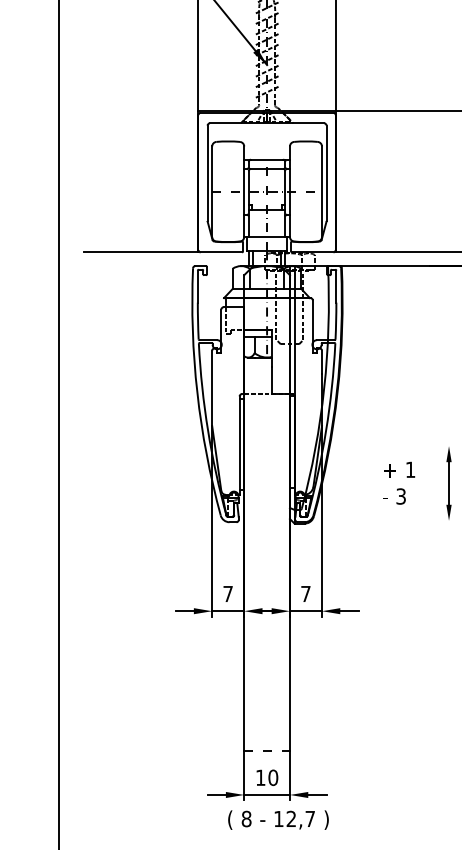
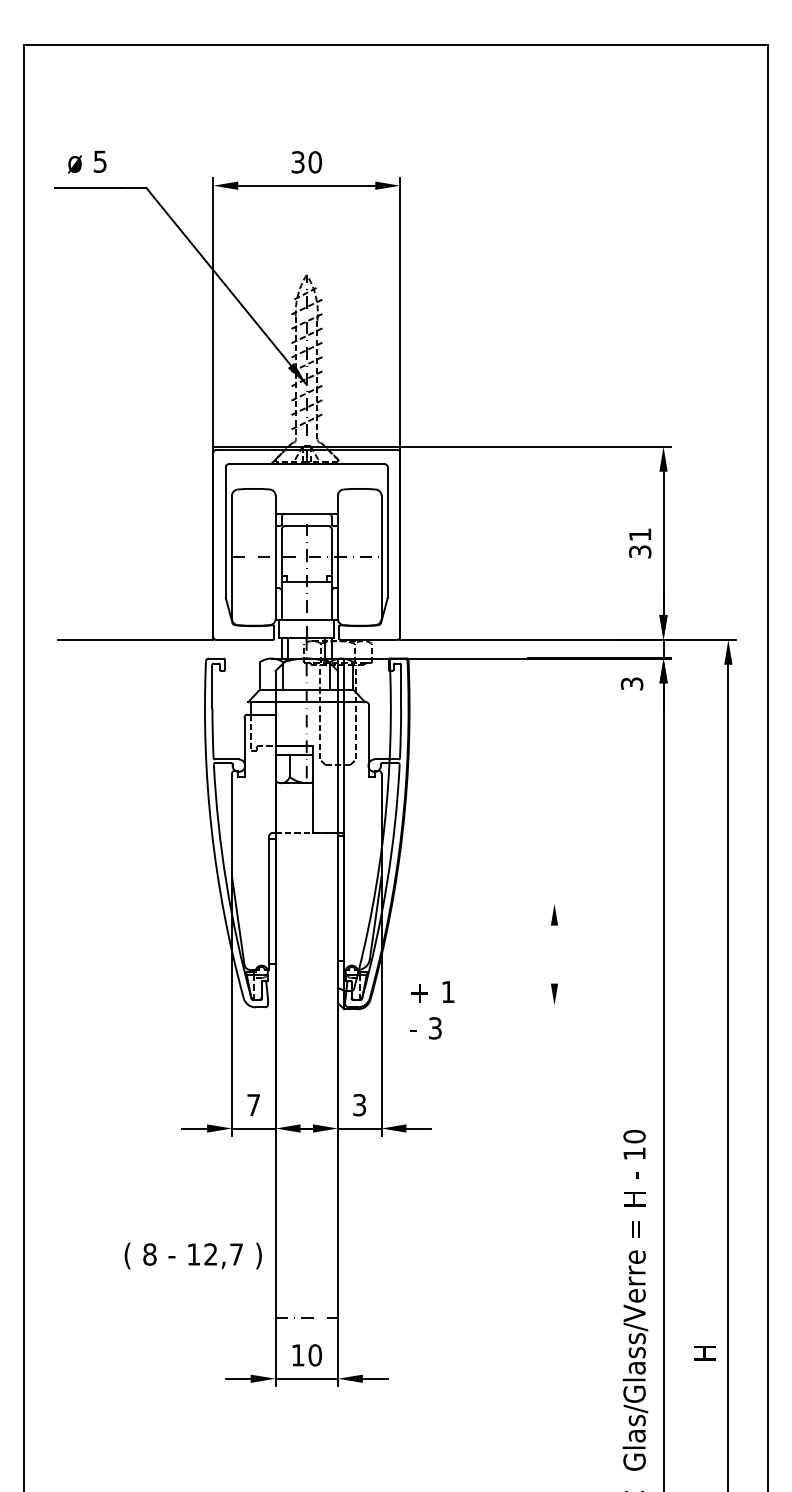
text: (399, 483) -> (432, 1010), moved
line: (449, 483) -> (554, 954), removed
text: (305, 593) -> (359, 1104), 7 -> 3
text: (277, 819) -> (192, 1255), moved

